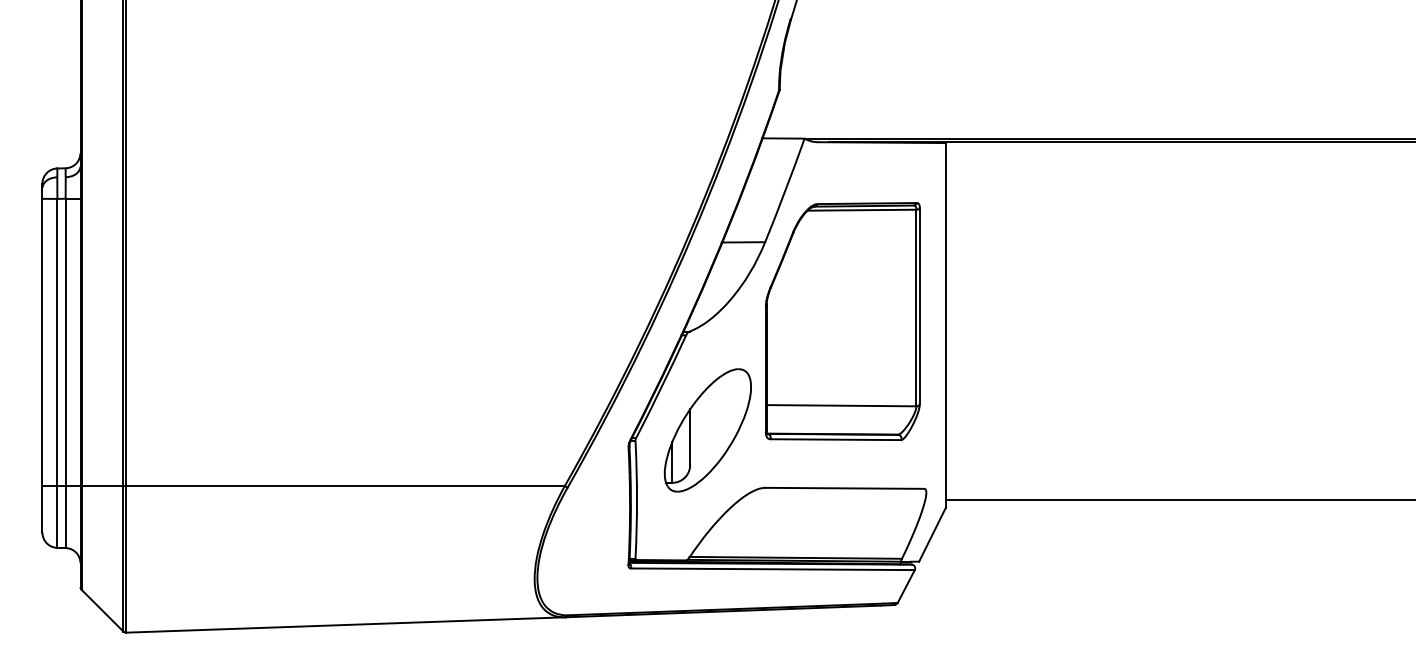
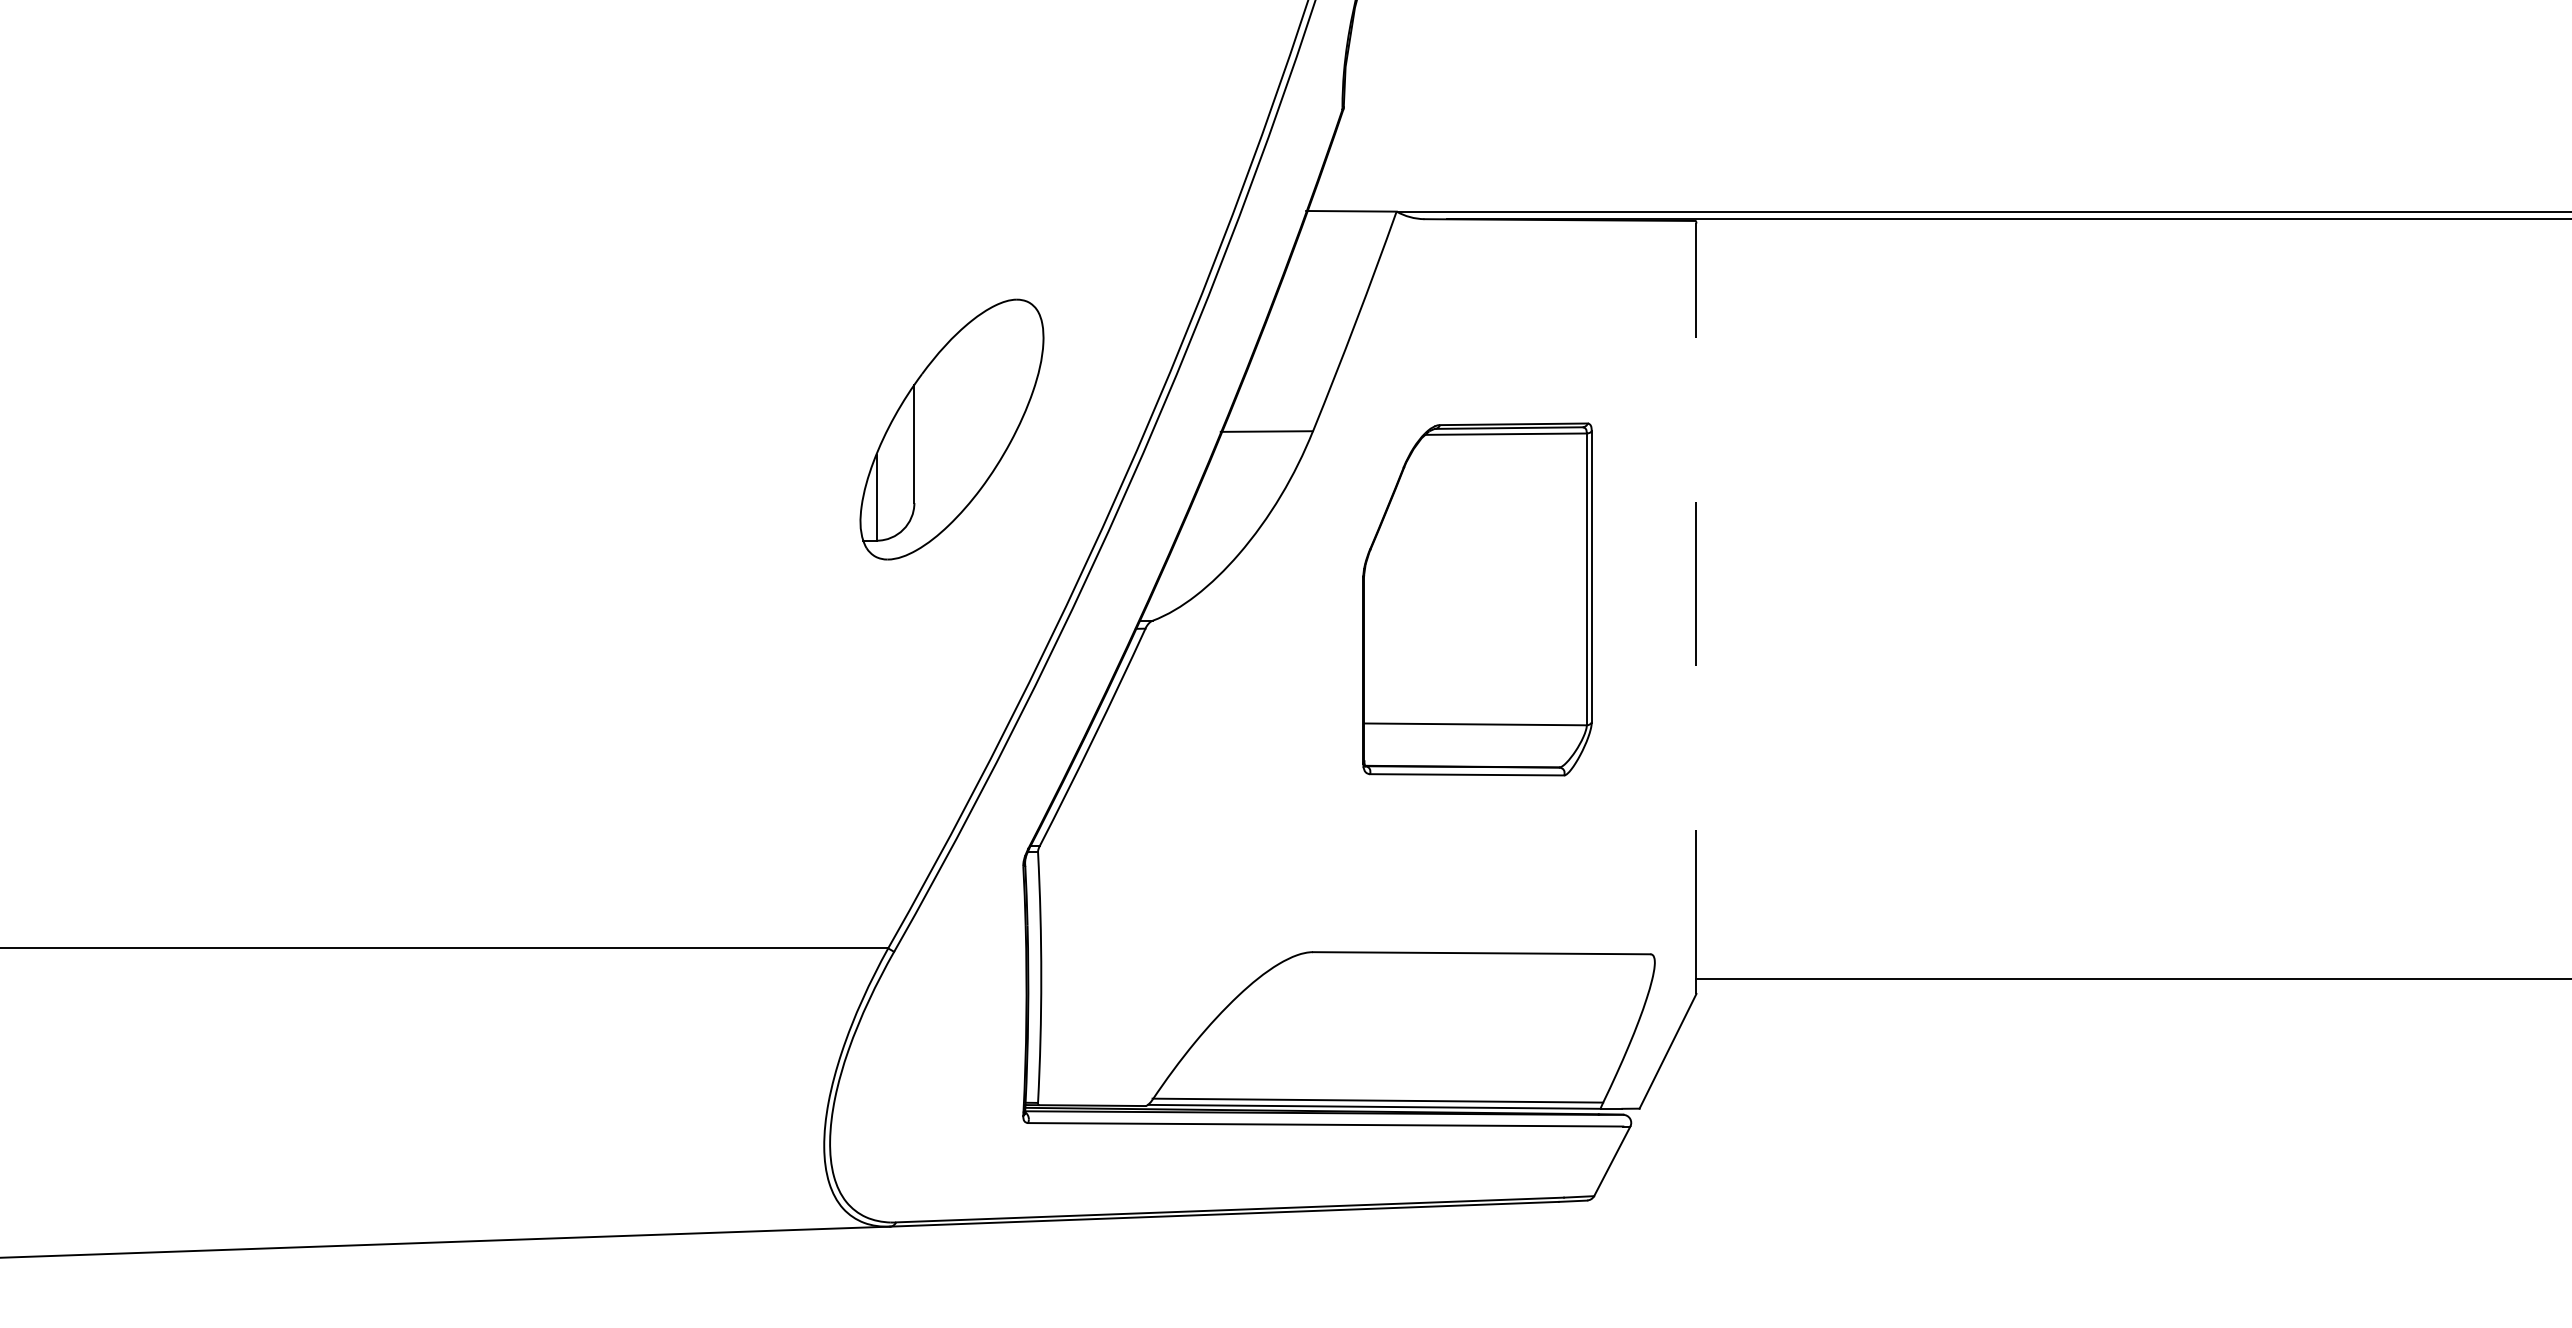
part: (842, 321) -> (1477, 599), size x0.7
line: (945, 325) -> (1695, 607), solid -> dashed
part: (707, 430) -> (951, 429), moved

